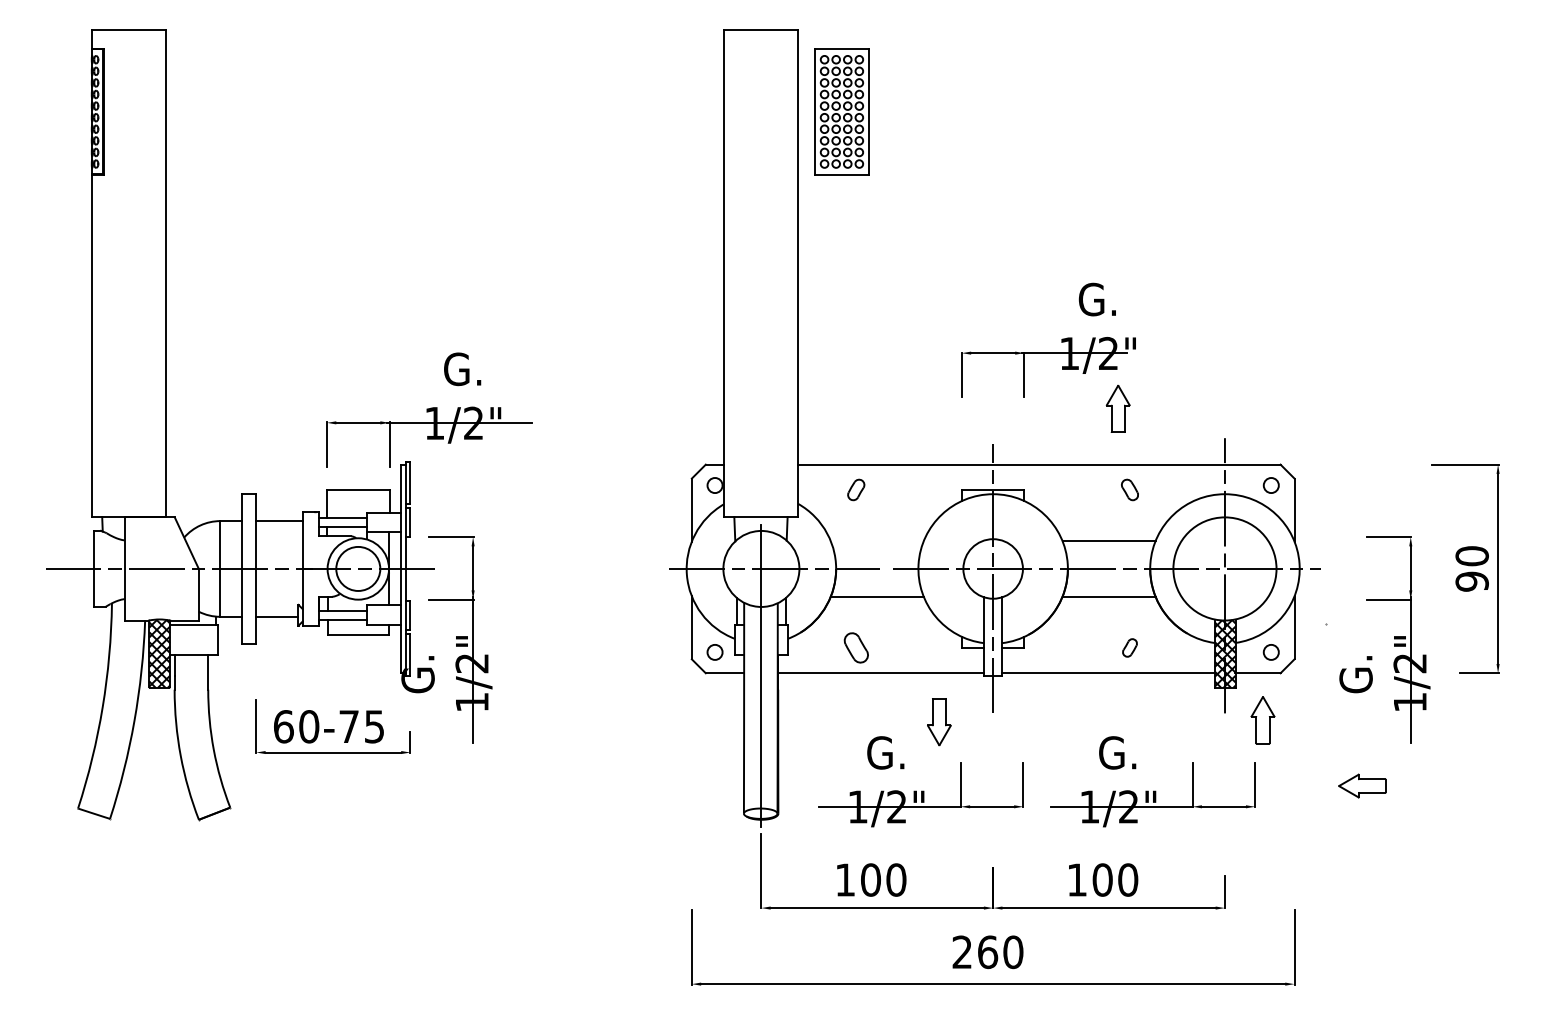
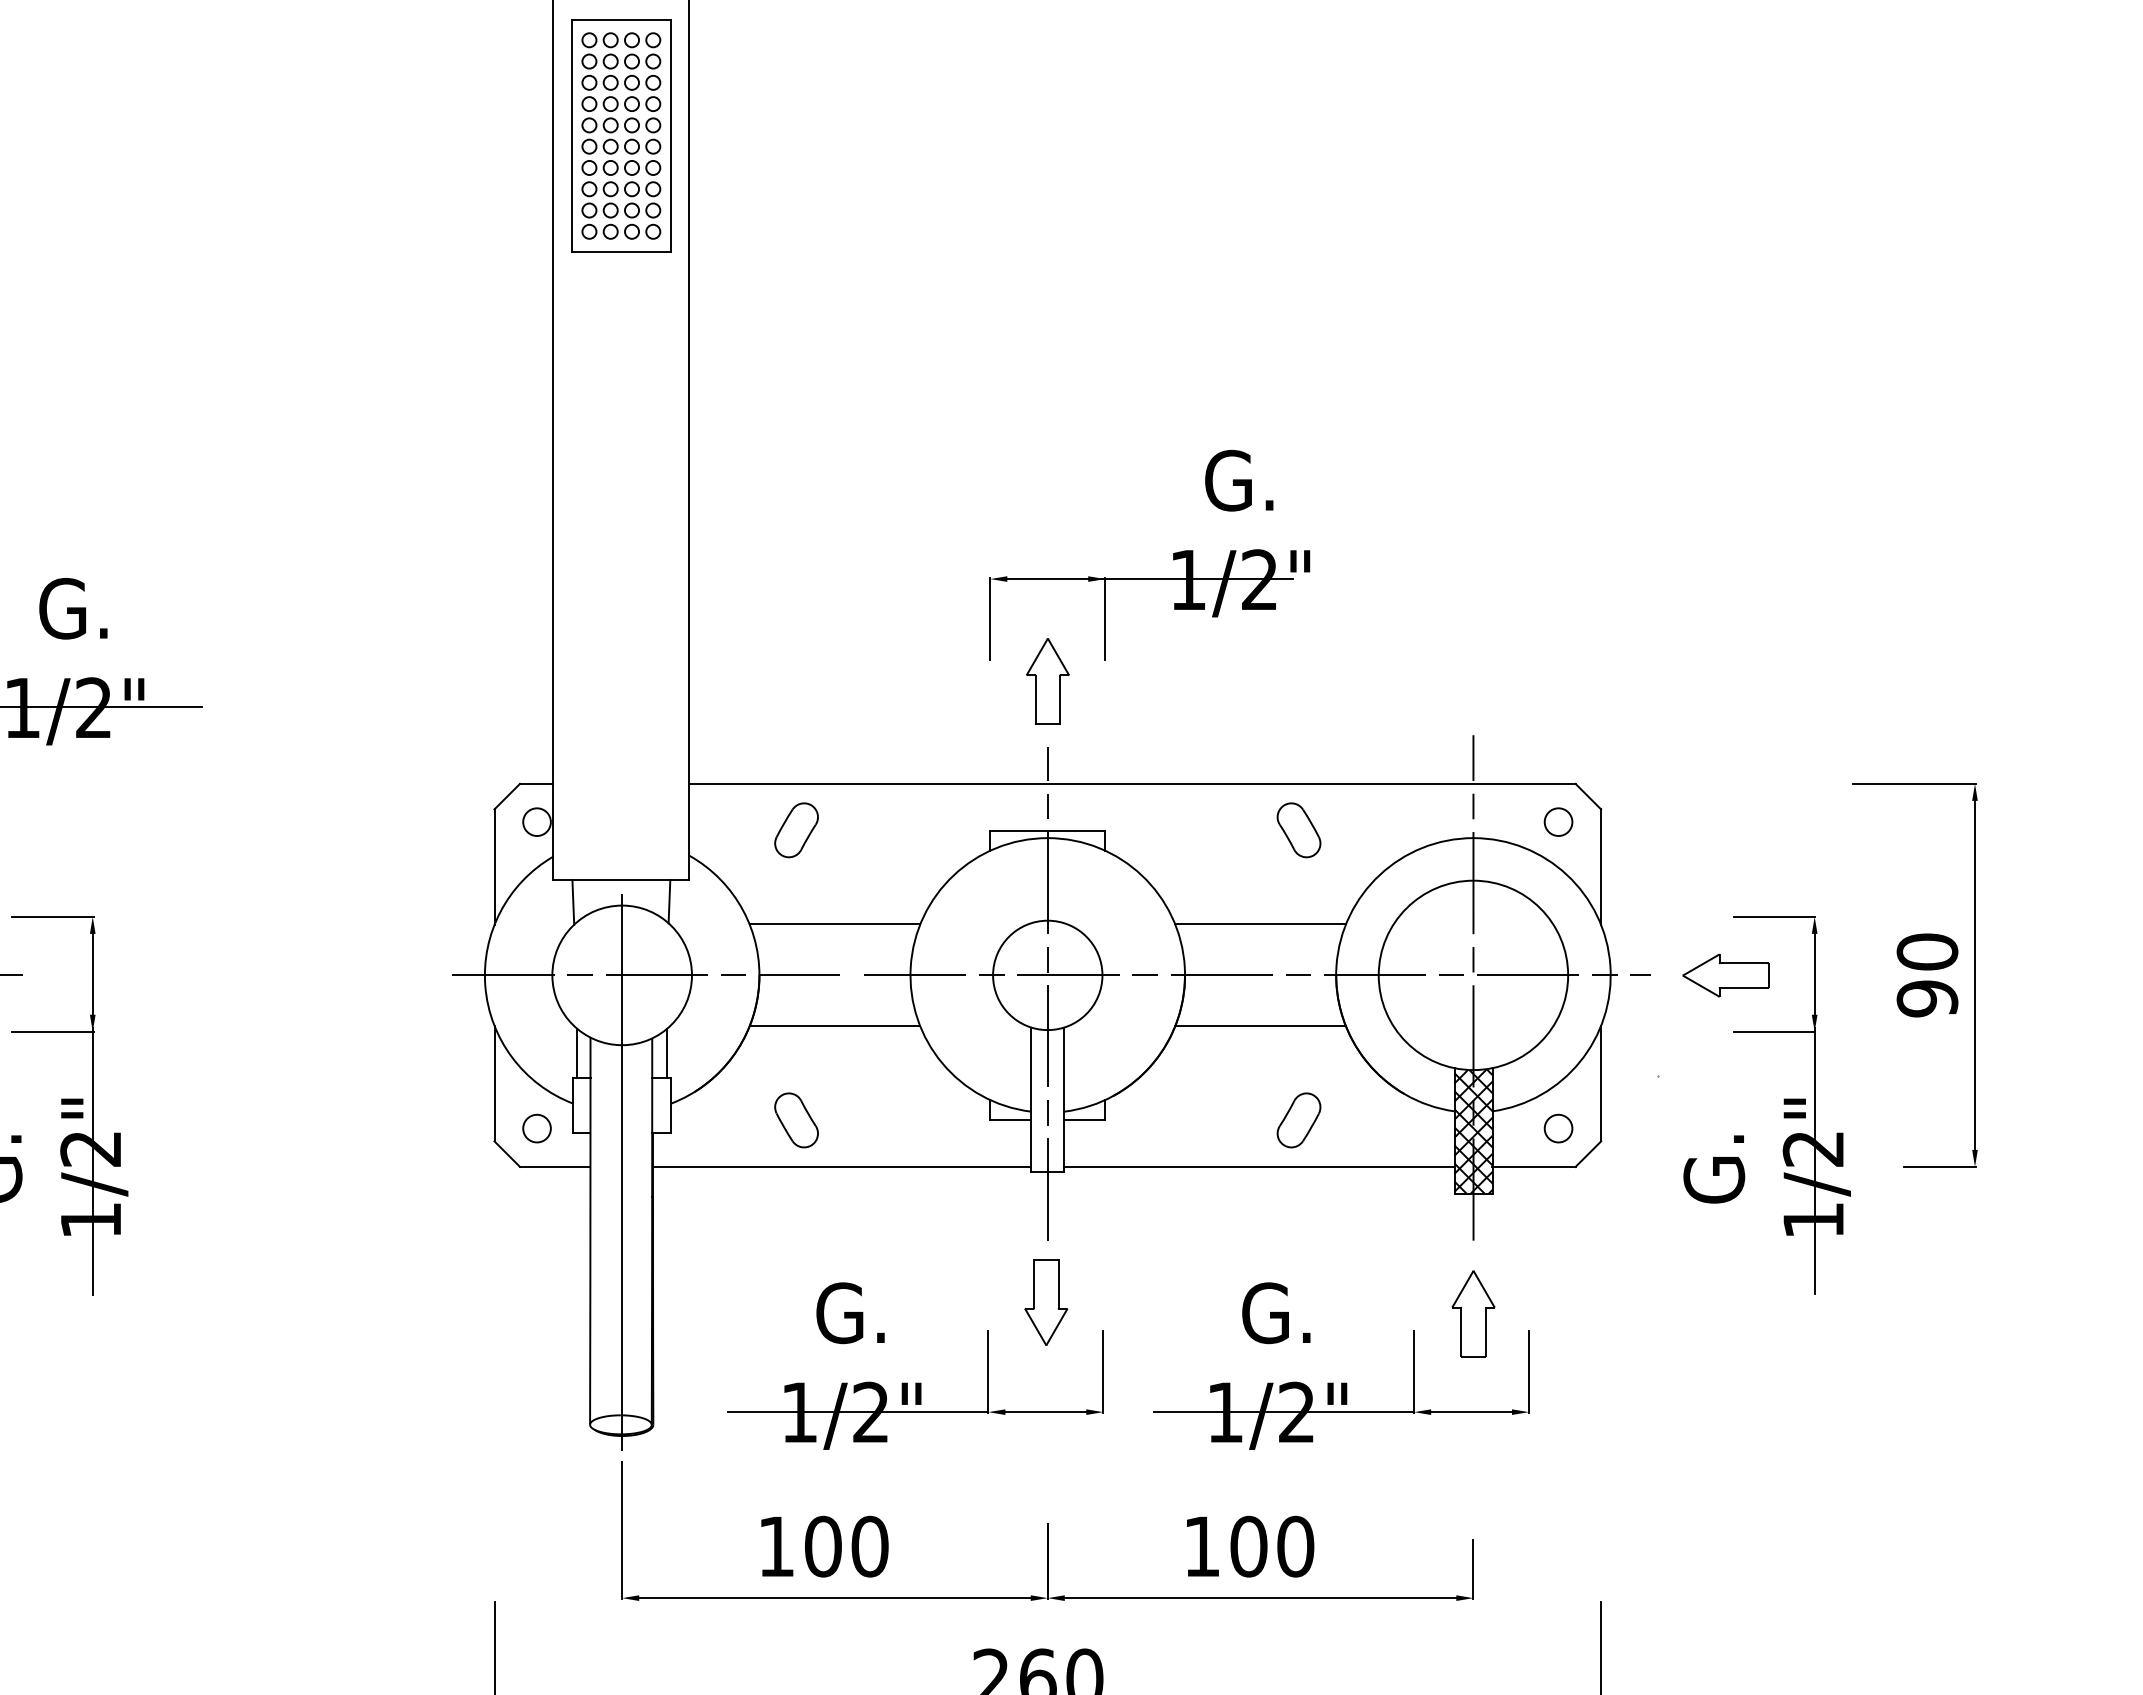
part: (841, 111) -> (620, 135), moved
part: (1117, 408) -> (1046, 680), moved
part: (855, 489) -> (794, 829), size x1.43
part: (1129, 489) -> (1298, 829), size x1.43
line: (876, 541) -> (833, 924), added
part: (1129, 647) -> (1298, 1119), size x1.67
part: (1262, 720) -> (1472, 1314), moved
part: (939, 722) -> (1046, 1303), moved
part: (1362, 785) -> (1726, 974), moved

